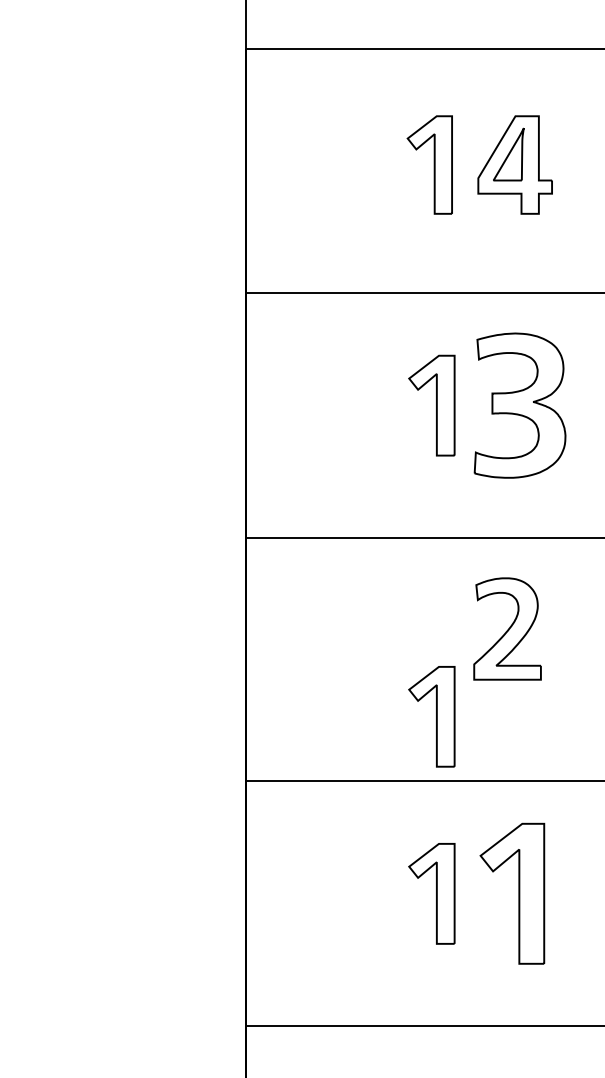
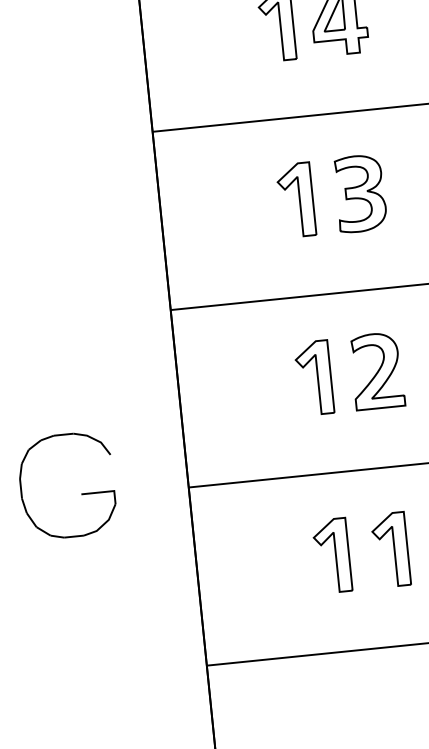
part: (519, 405) -> (360, 193), size x0.71
part: (507, 628) -> (377, 370), moved
part: (431, 716) -> (314, 377), moved
part: (99, 775) -> (81, 494), added
part: (511, 893) -> (390, 549), size x0.71

